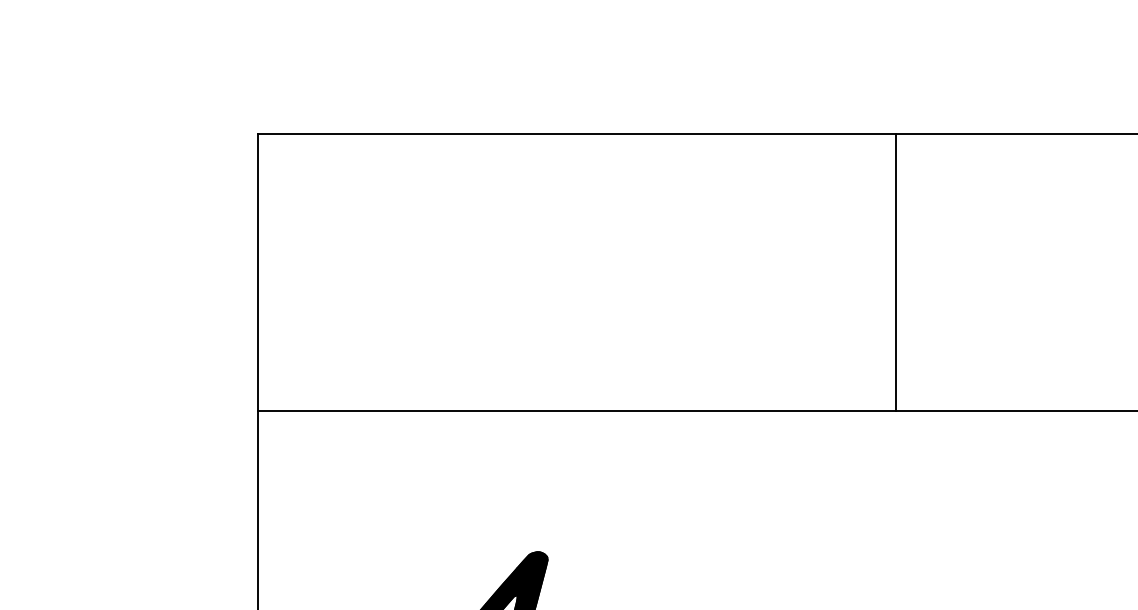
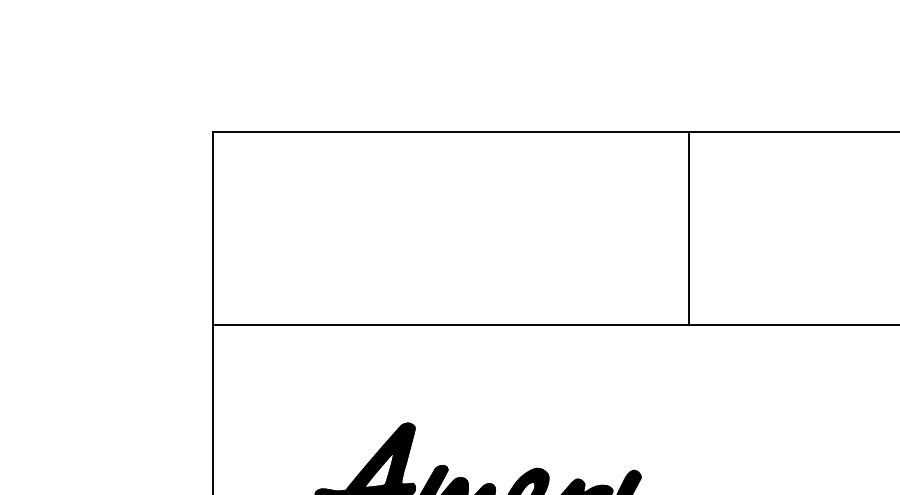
line: (896, 272) -> (688, 228), moved

